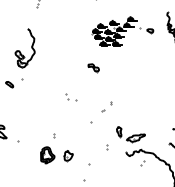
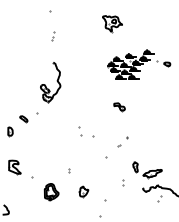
part: (25, 48) -> (50, 82), moved
part: (93, 68) -> (119, 107), moved
part: (72, 97) -> (87, 132), size x1.4
part: (47, 155) -> (51, 192), moved

